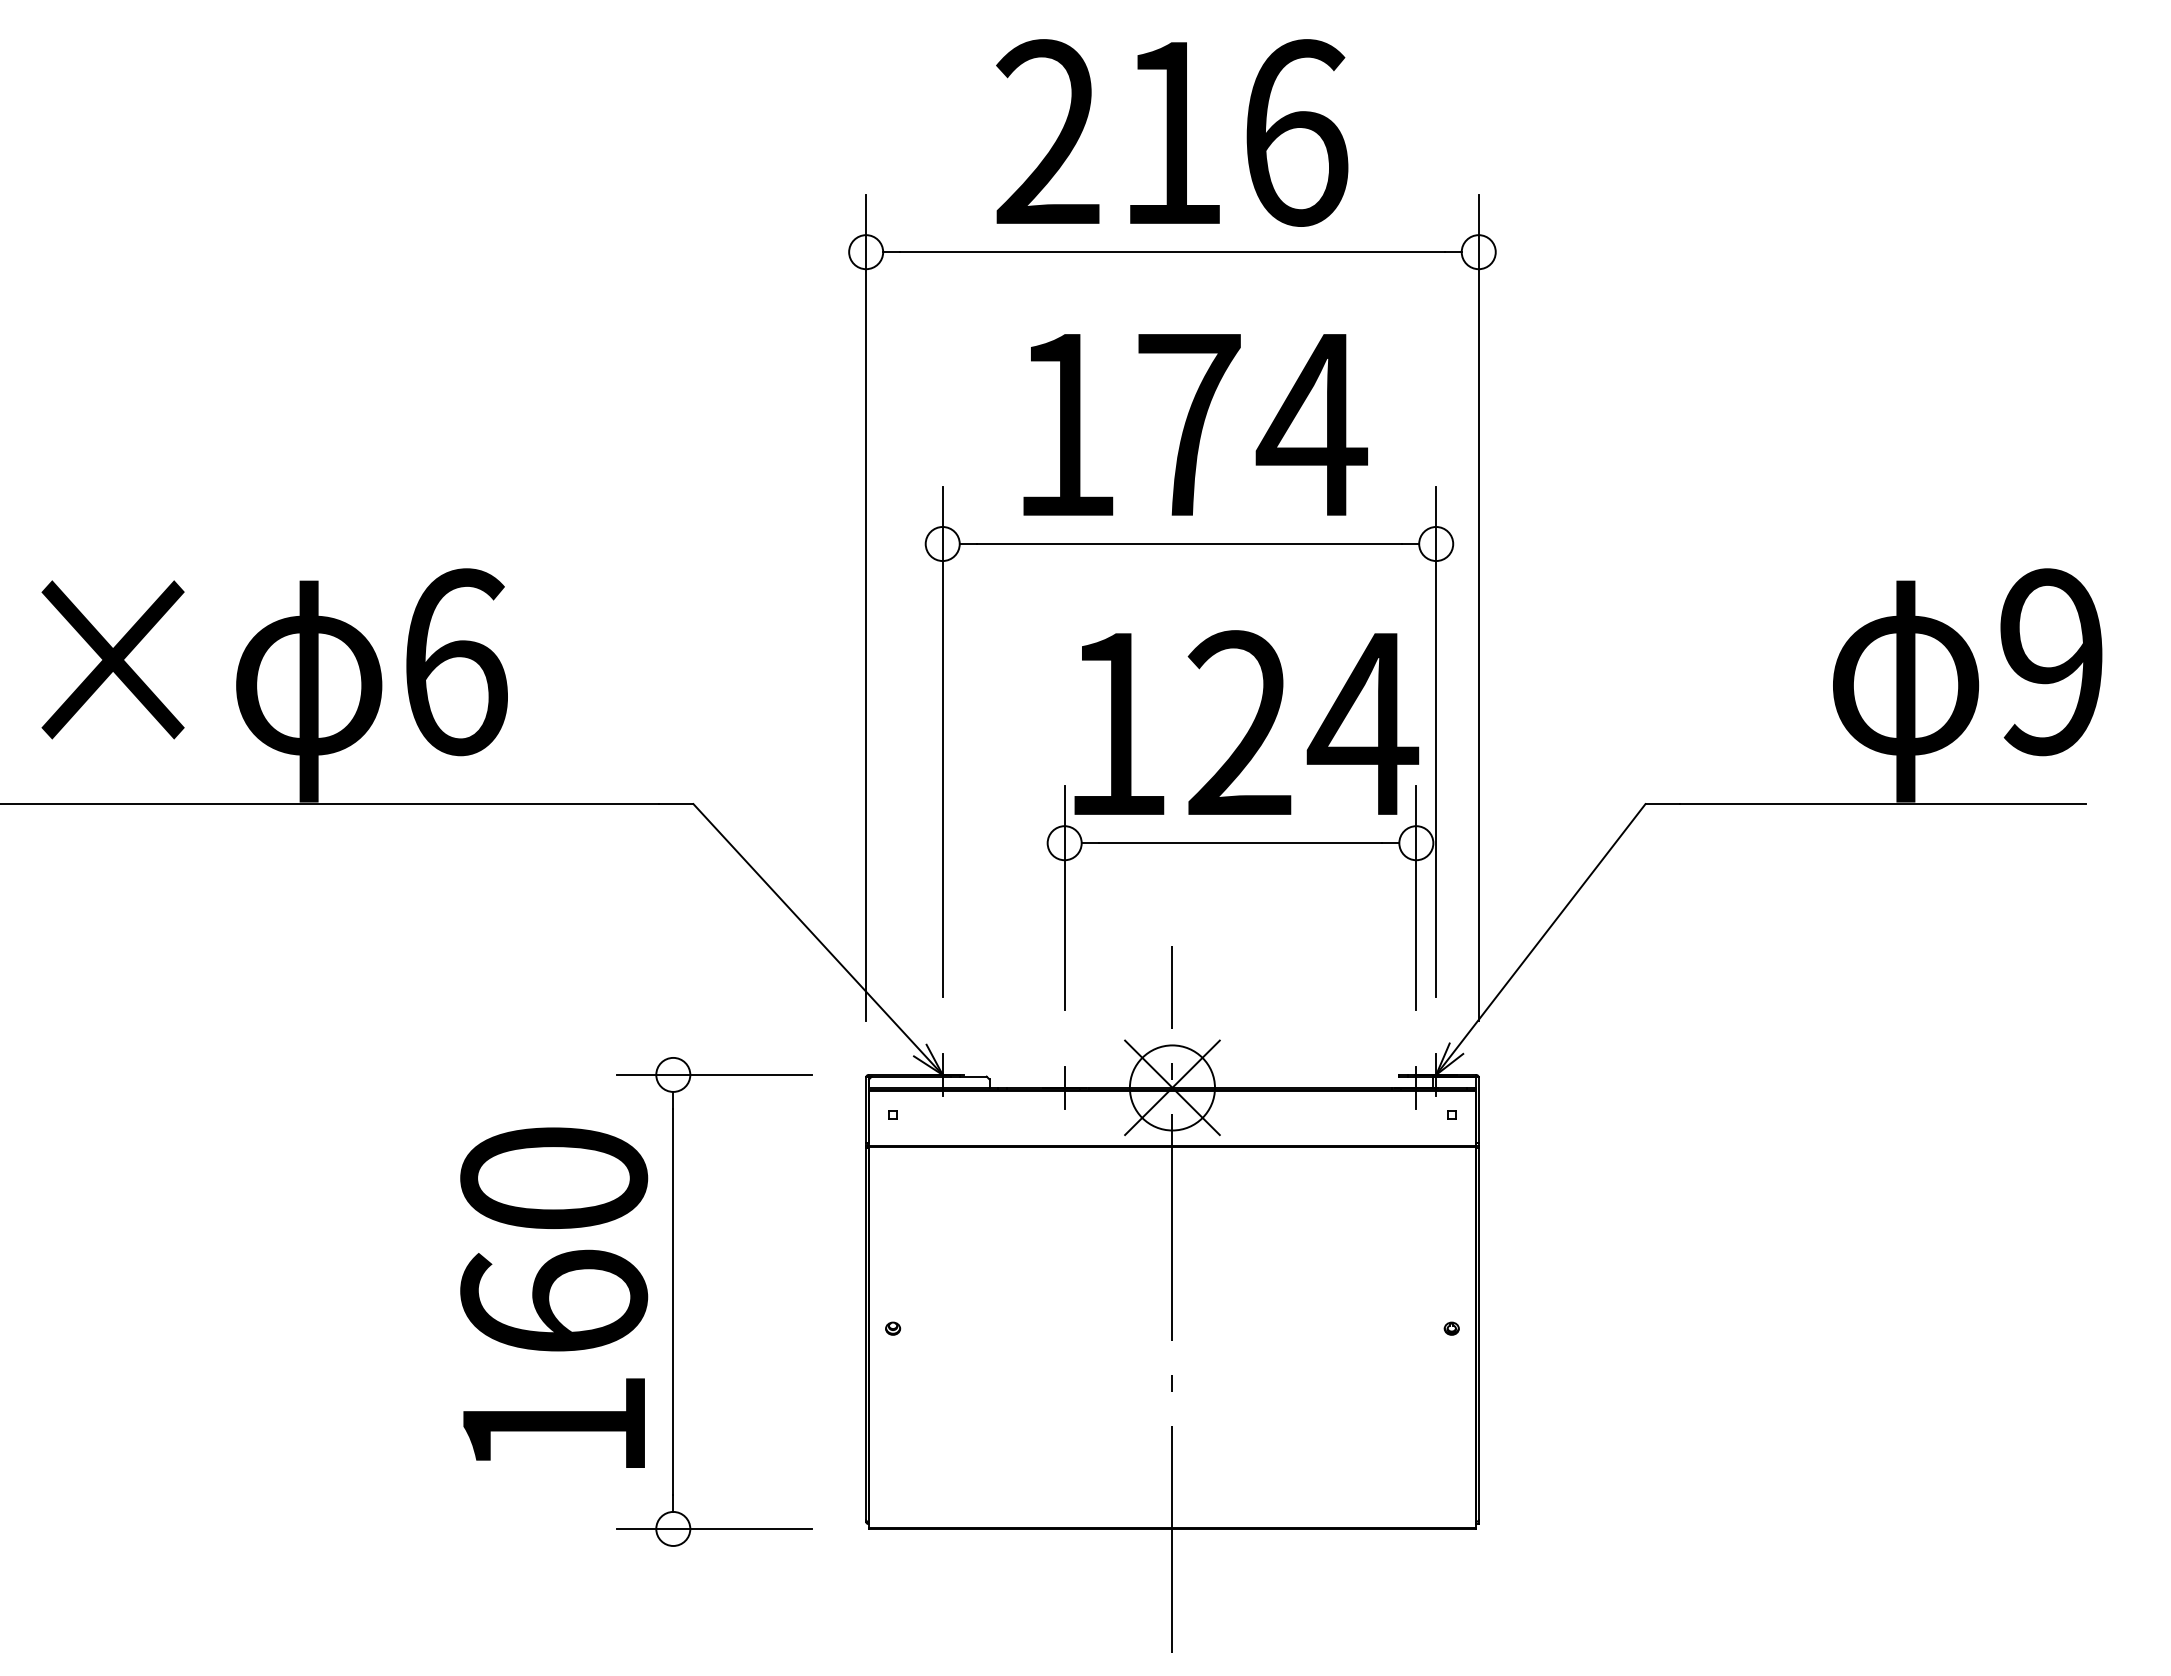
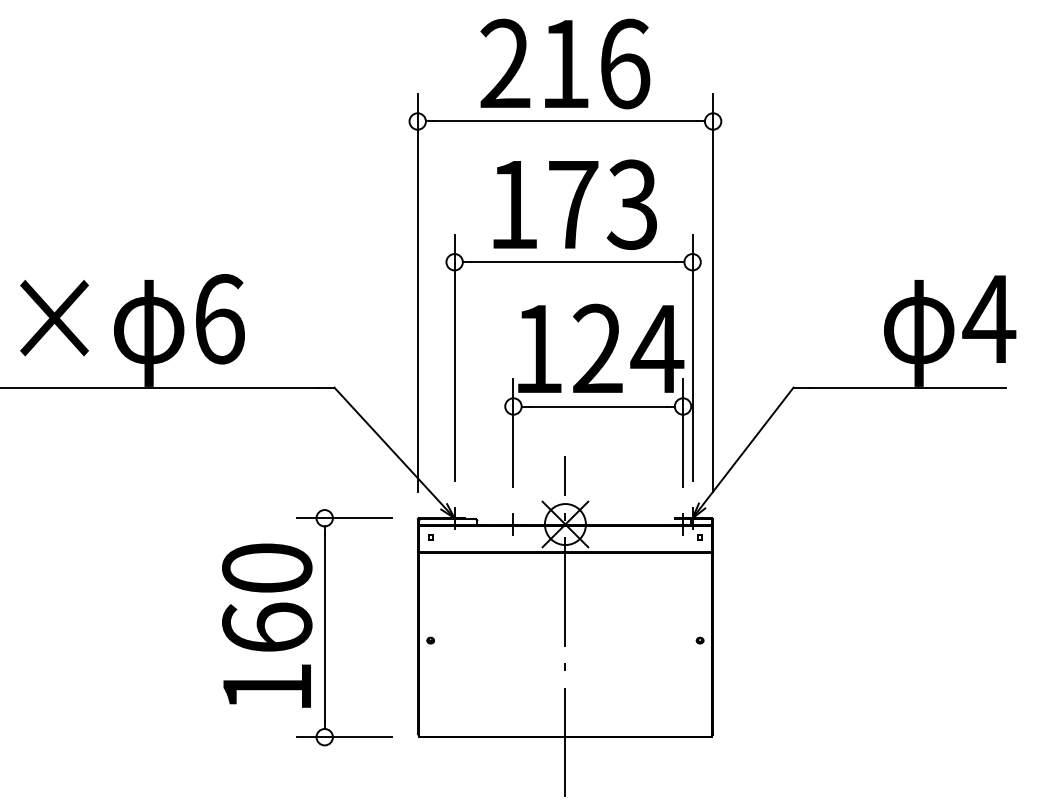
text: (1311, 424) -> (632, 204), 174 -> 173
text: (2051, 662) -> (989, 319), 9 -> 4

